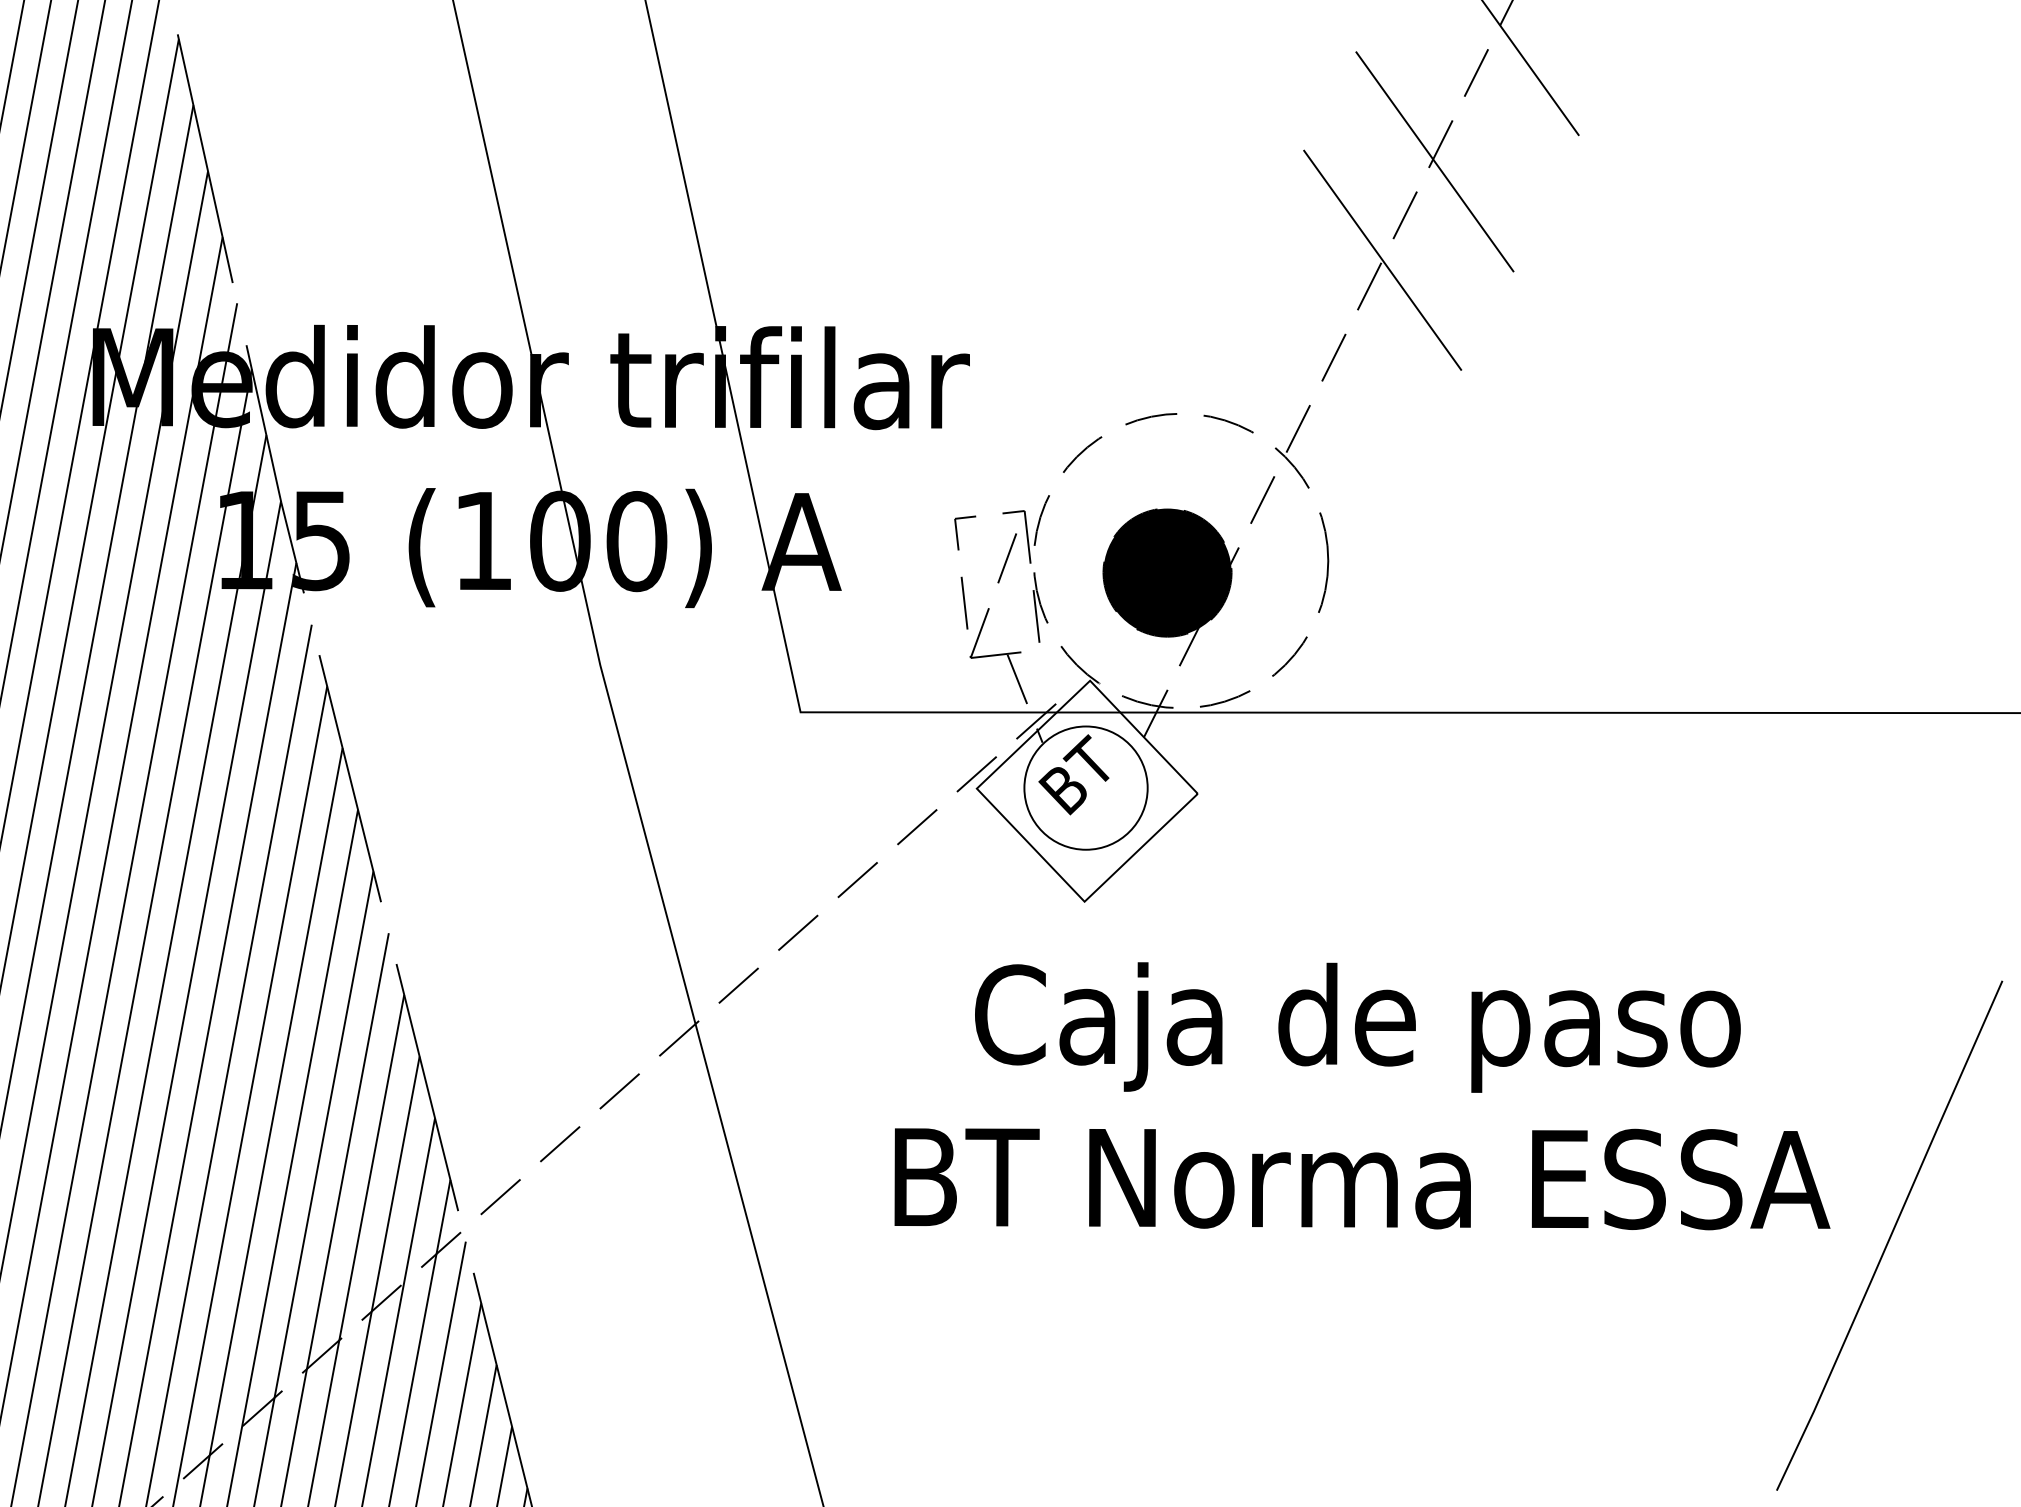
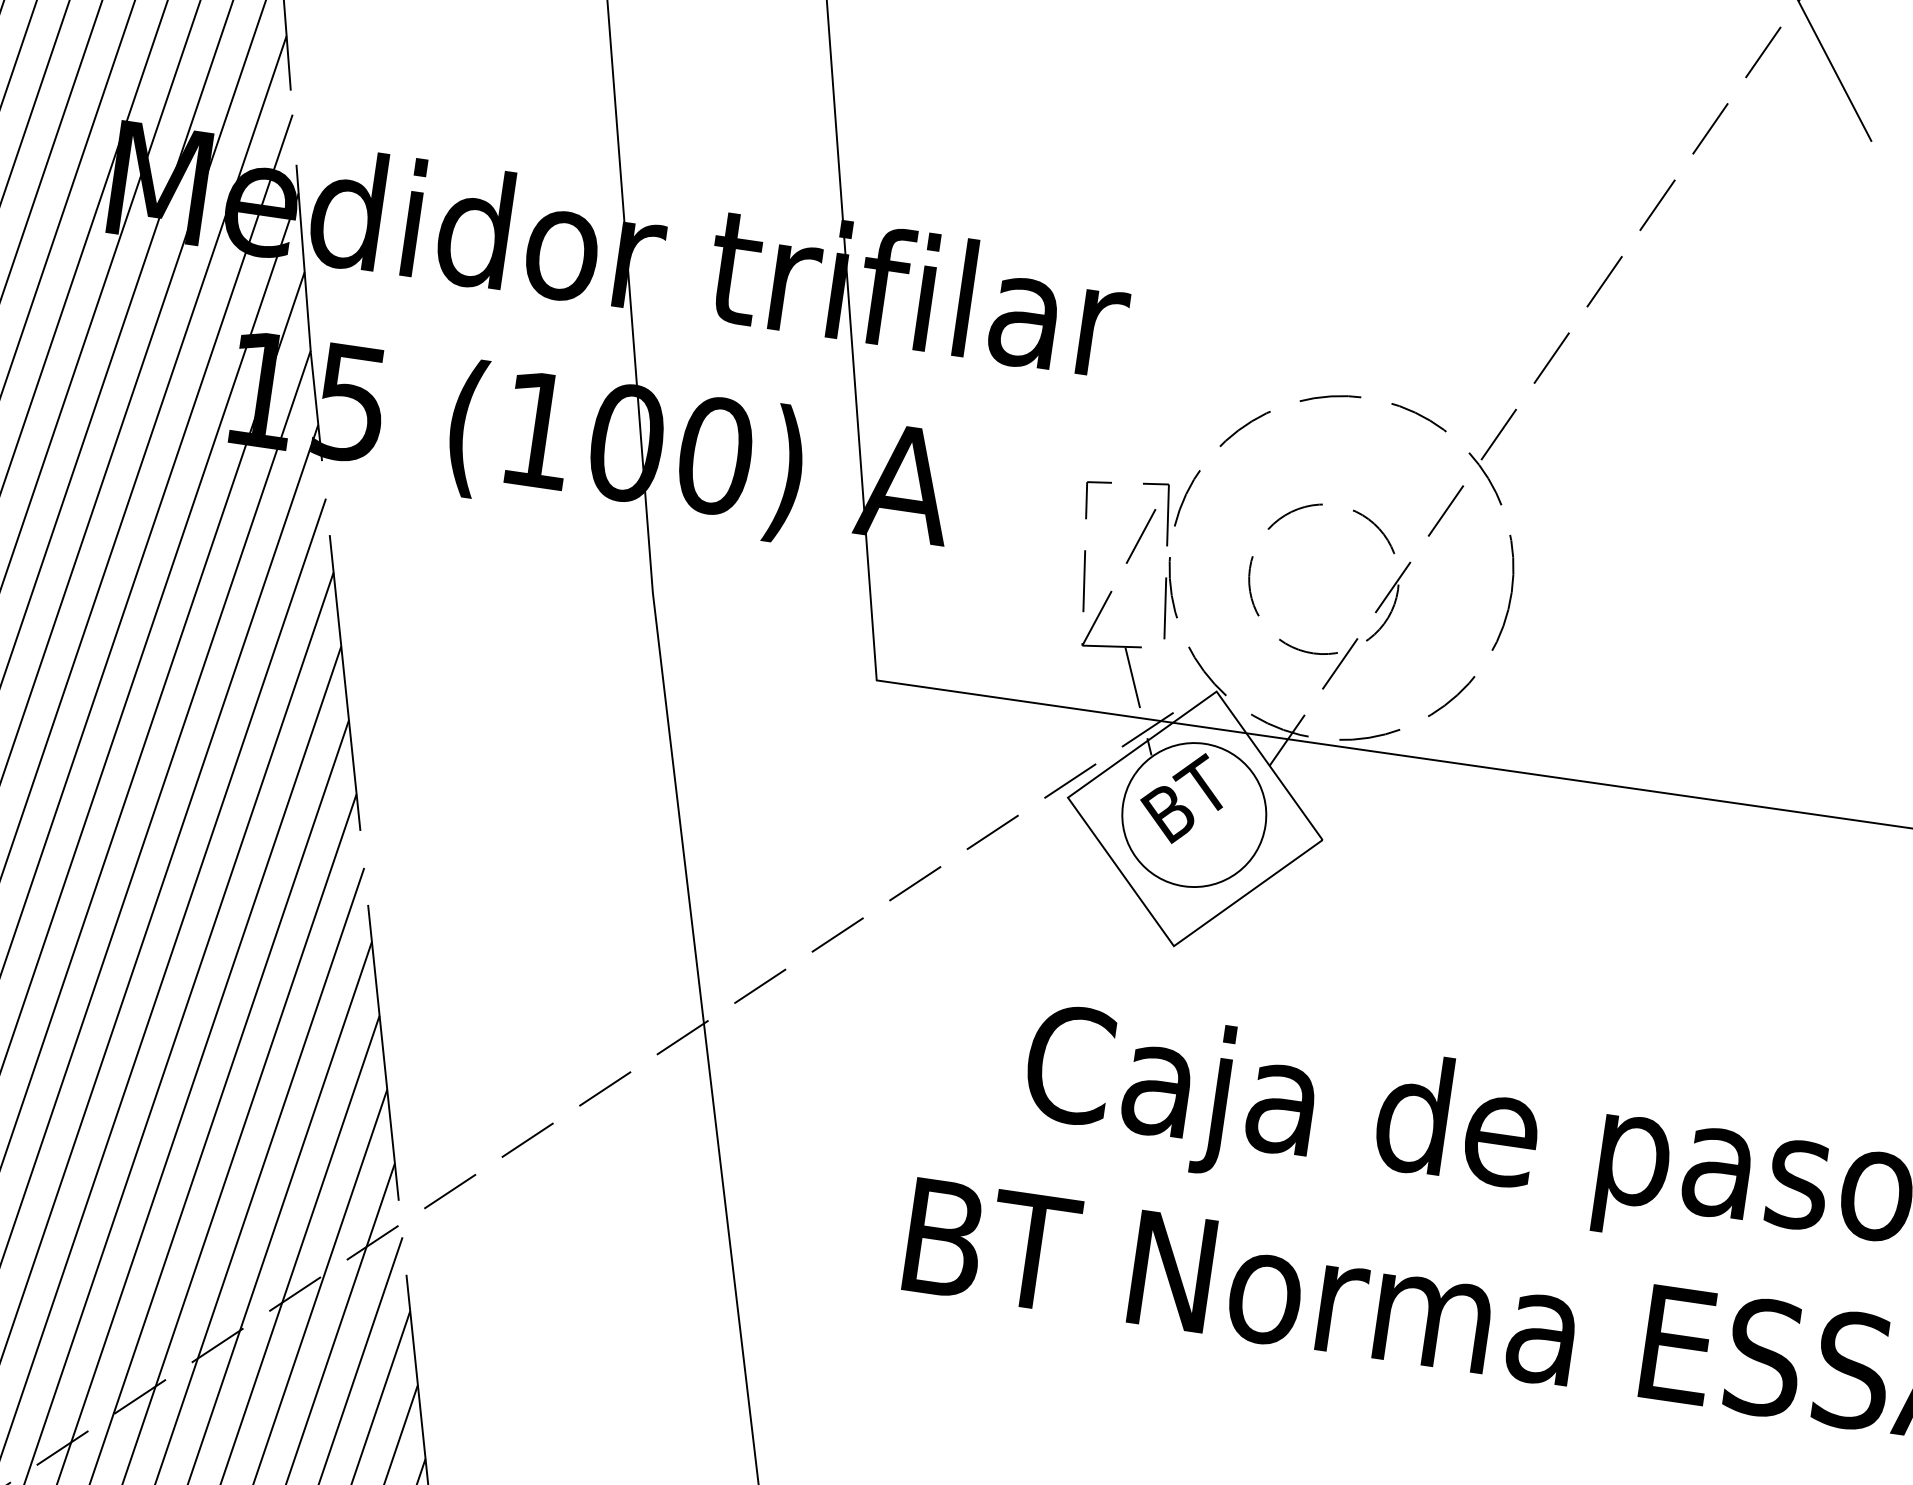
line: (1434, 161) -> (1700, 147), removed
line: (1382, 259) -> (1624, 252), removed
fill: (1167, 572) -> (1323, 579), removed

